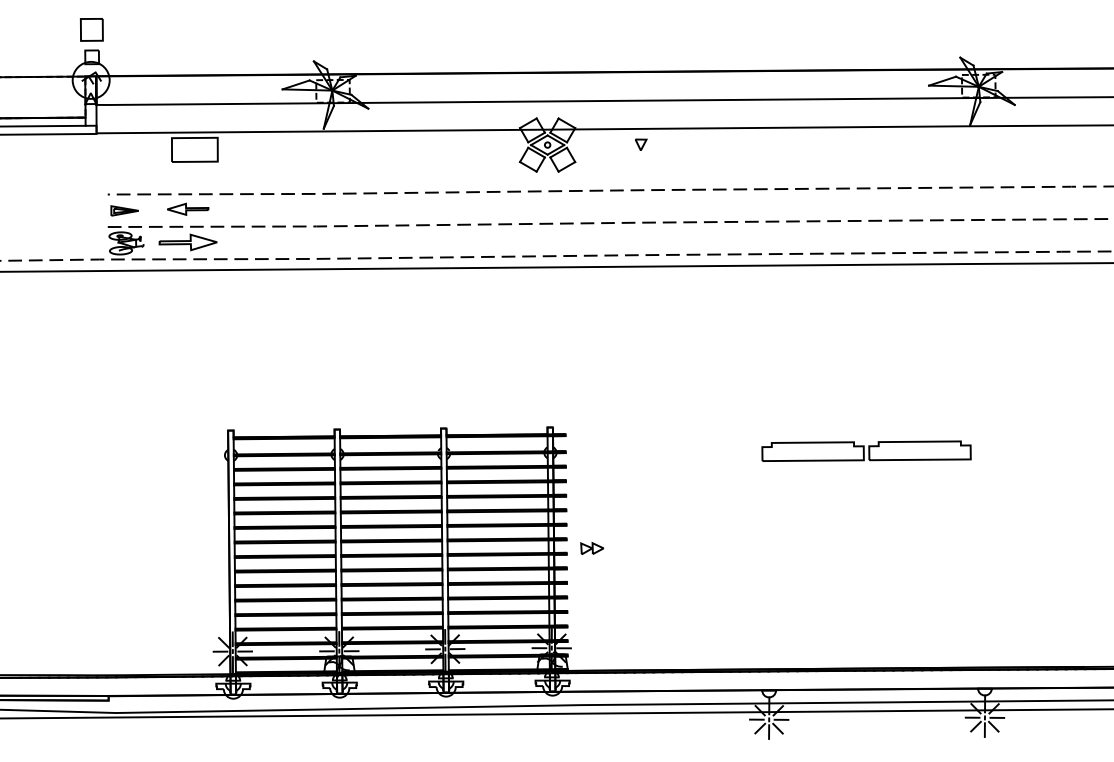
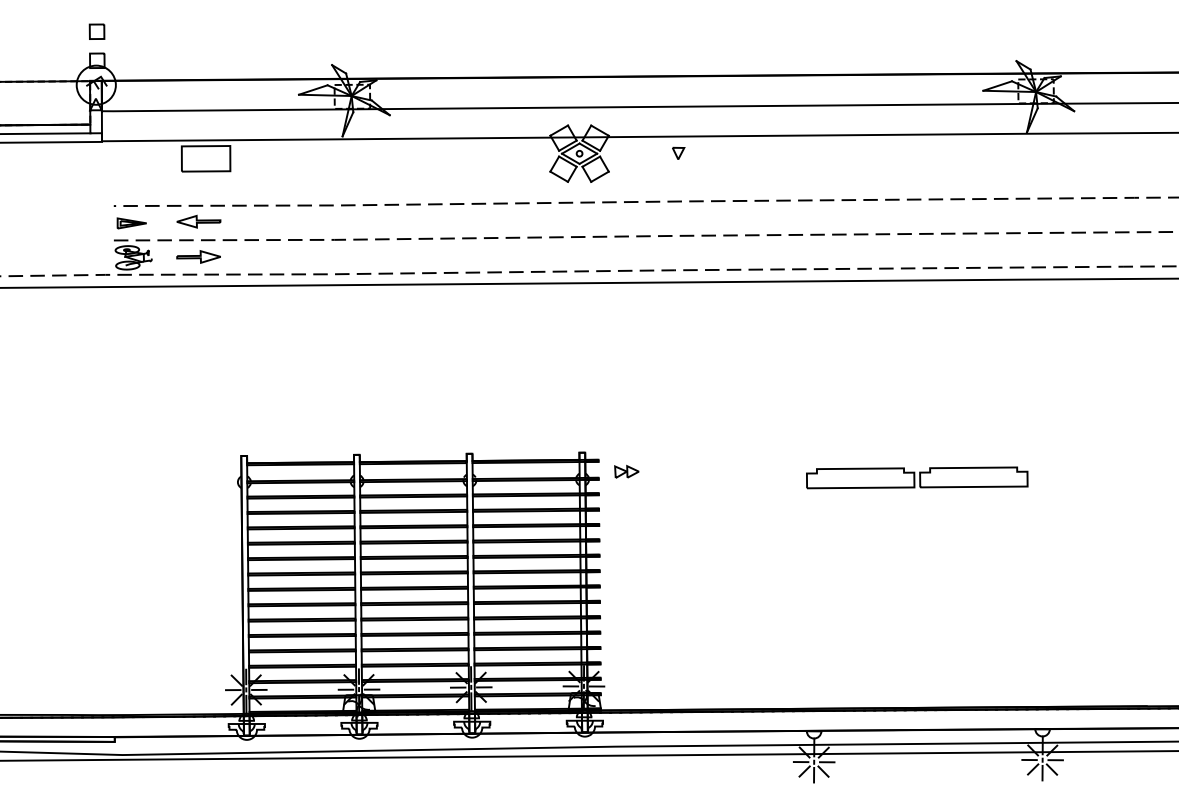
part: (91, 29) -> (96, 31), size x0.62
part: (187, 242) -> (198, 256), size x0.71
part: (592, 548) -> (627, 471), moved

